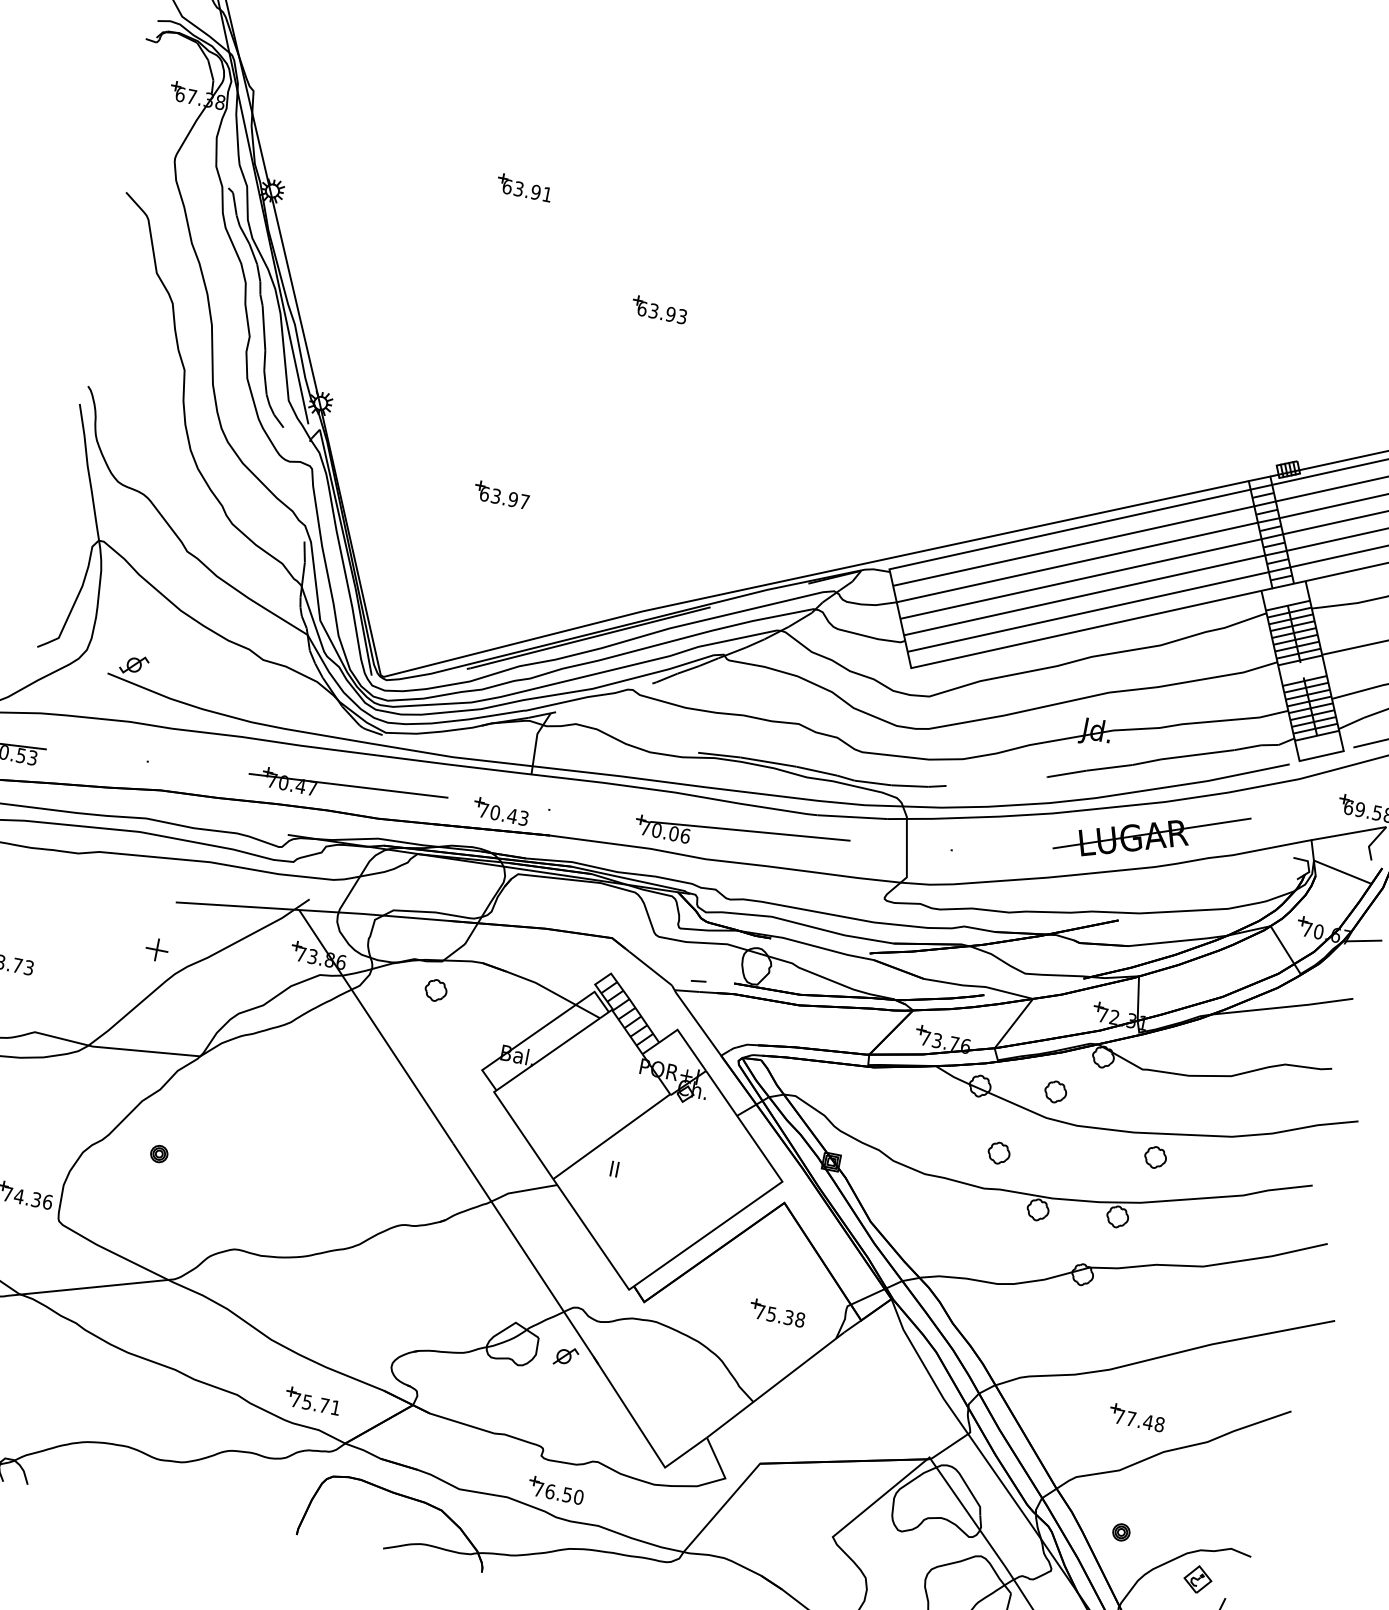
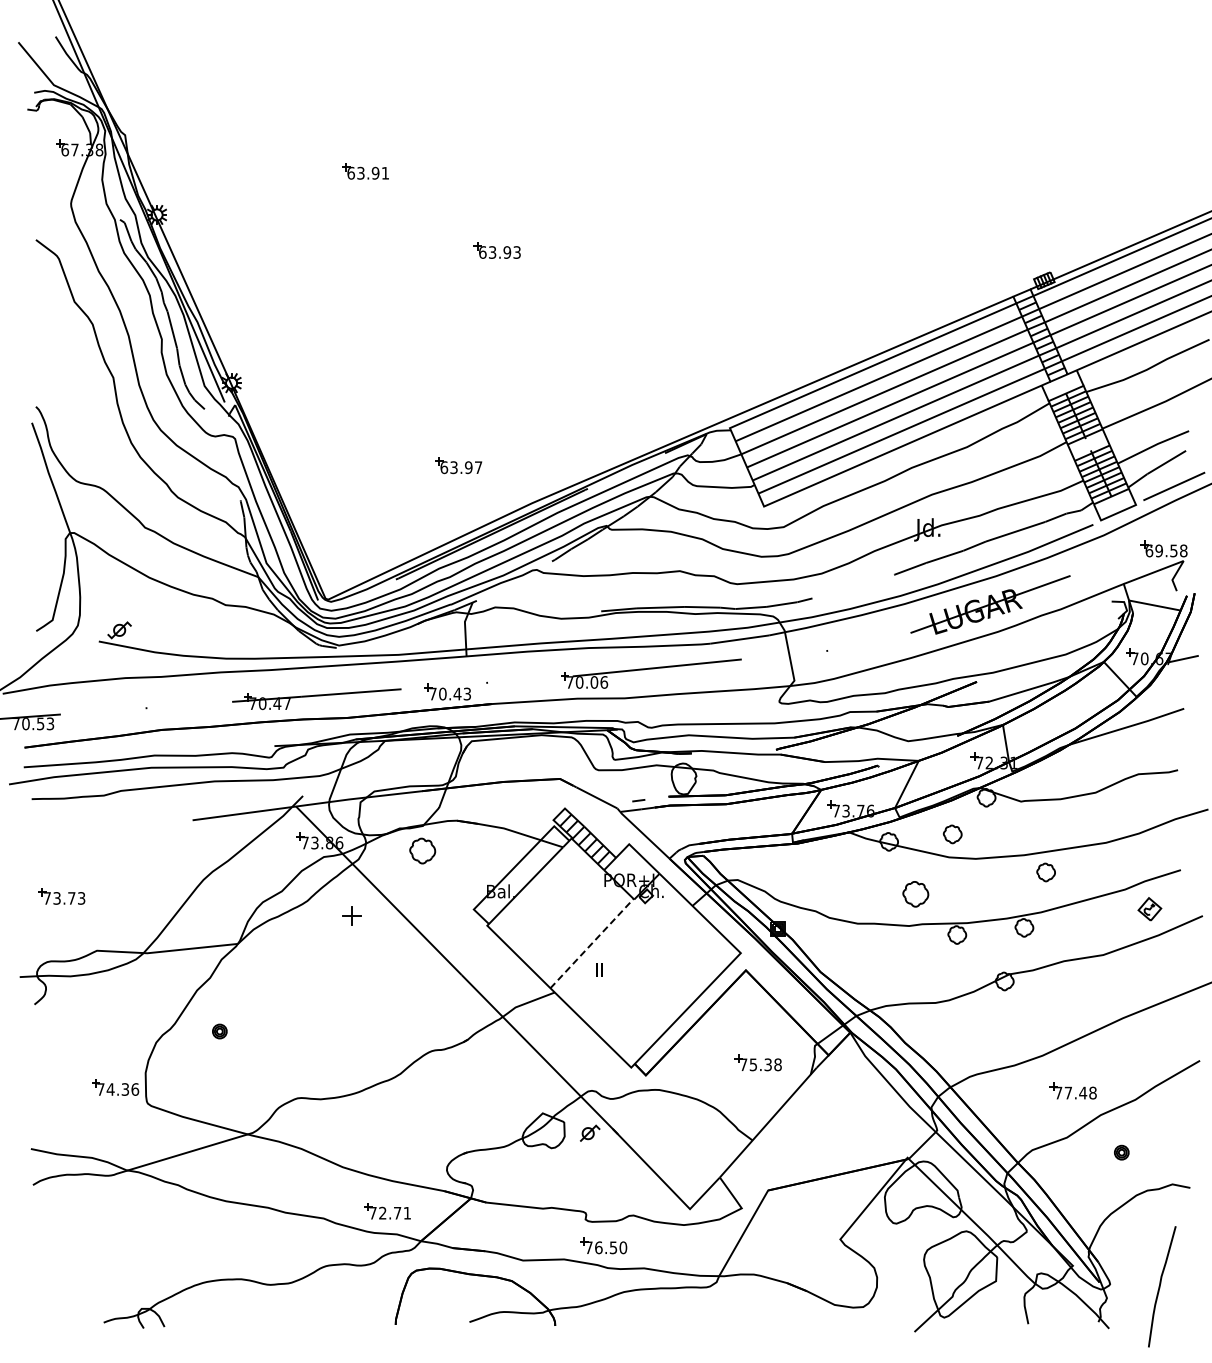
part: (501, 494) -> (458, 465), moved
part: (156, 949) -> (351, 915), moved
part: (435, 989) -> (422, 850), size x1.4
line: (612, 1136) -> (592, 943), solid -> dashed
part: (998, 1153) -> (915, 894), size x1.4
text: (307, 1401) -> (382, 1212), 75.71 -> 72.71
part: (1121, 1532) -> (1121, 1152), moved
part: (1197, 1579) -> (1149, 909), moved

